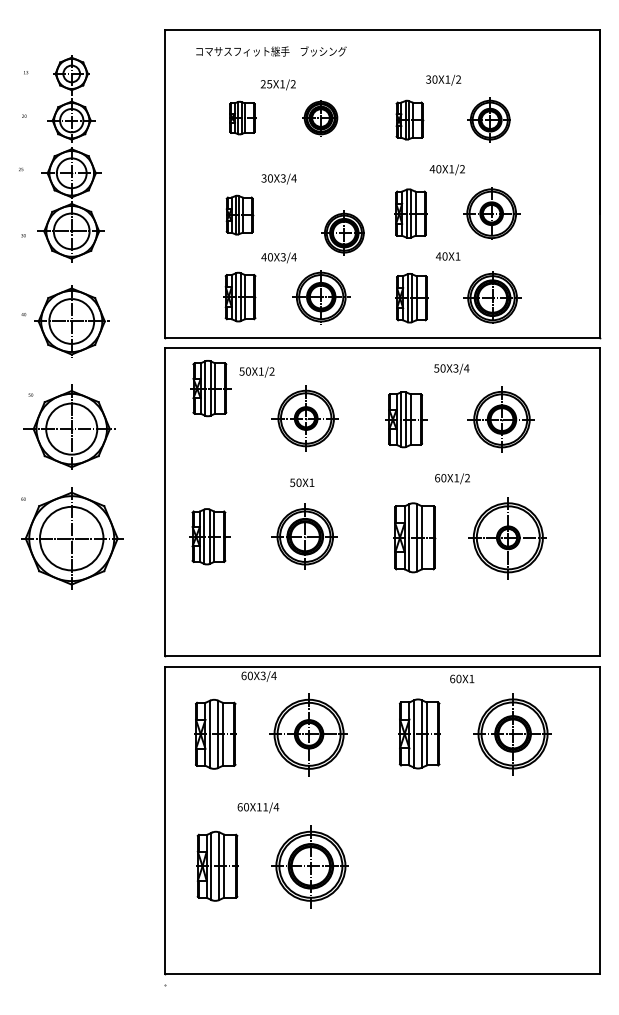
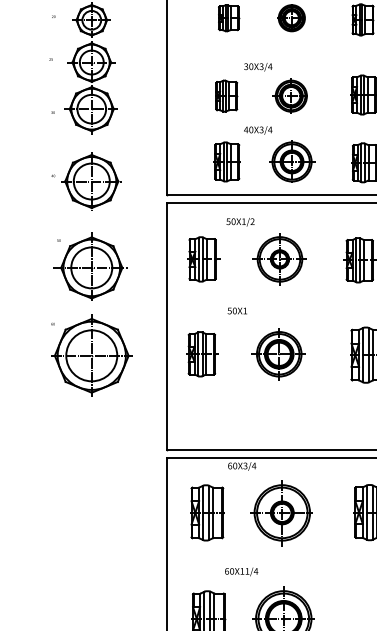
part: (342, 232) -> (289, 95), moved
part: (210, 388) -> (203, 259), moved
text: (302, 482) -> (237, 310), moved

